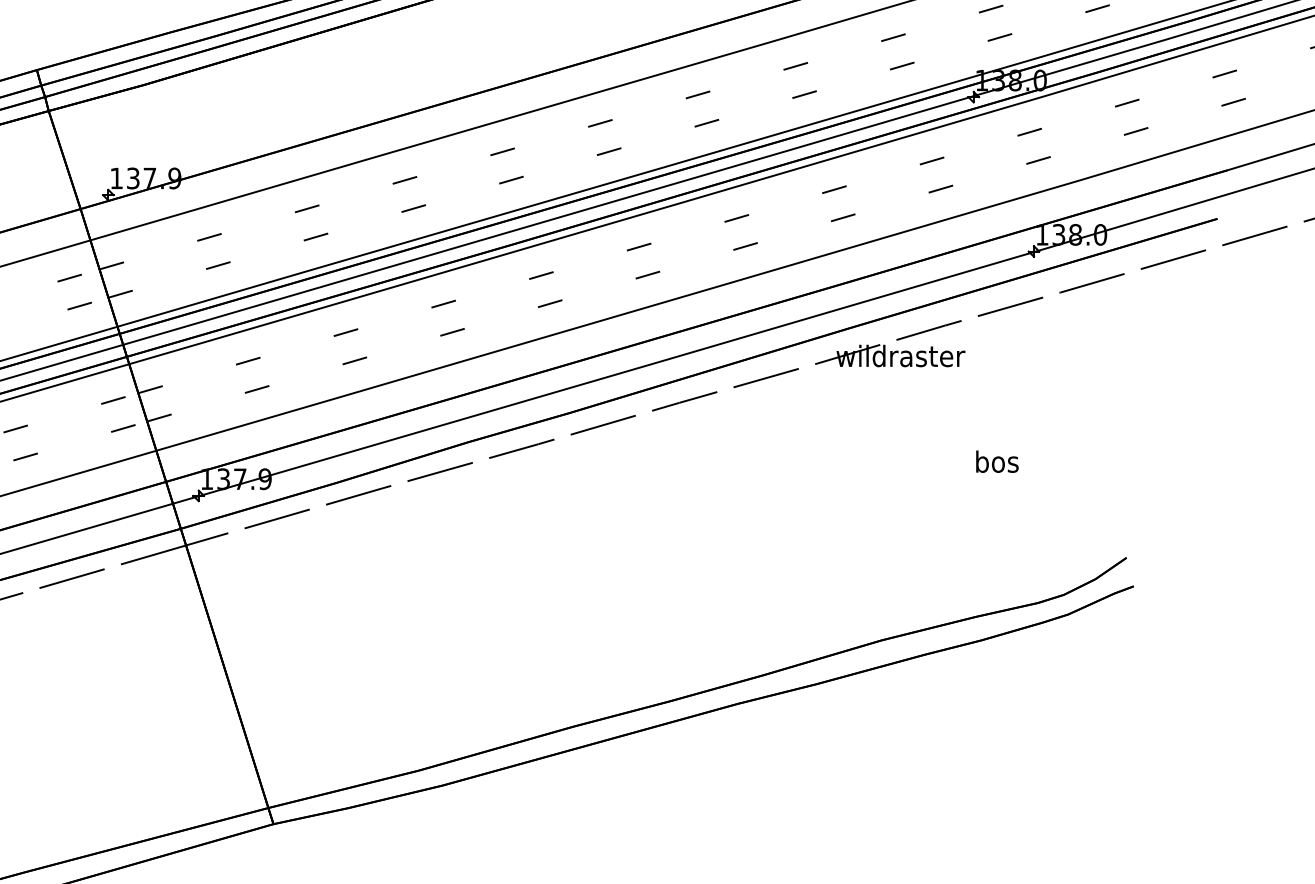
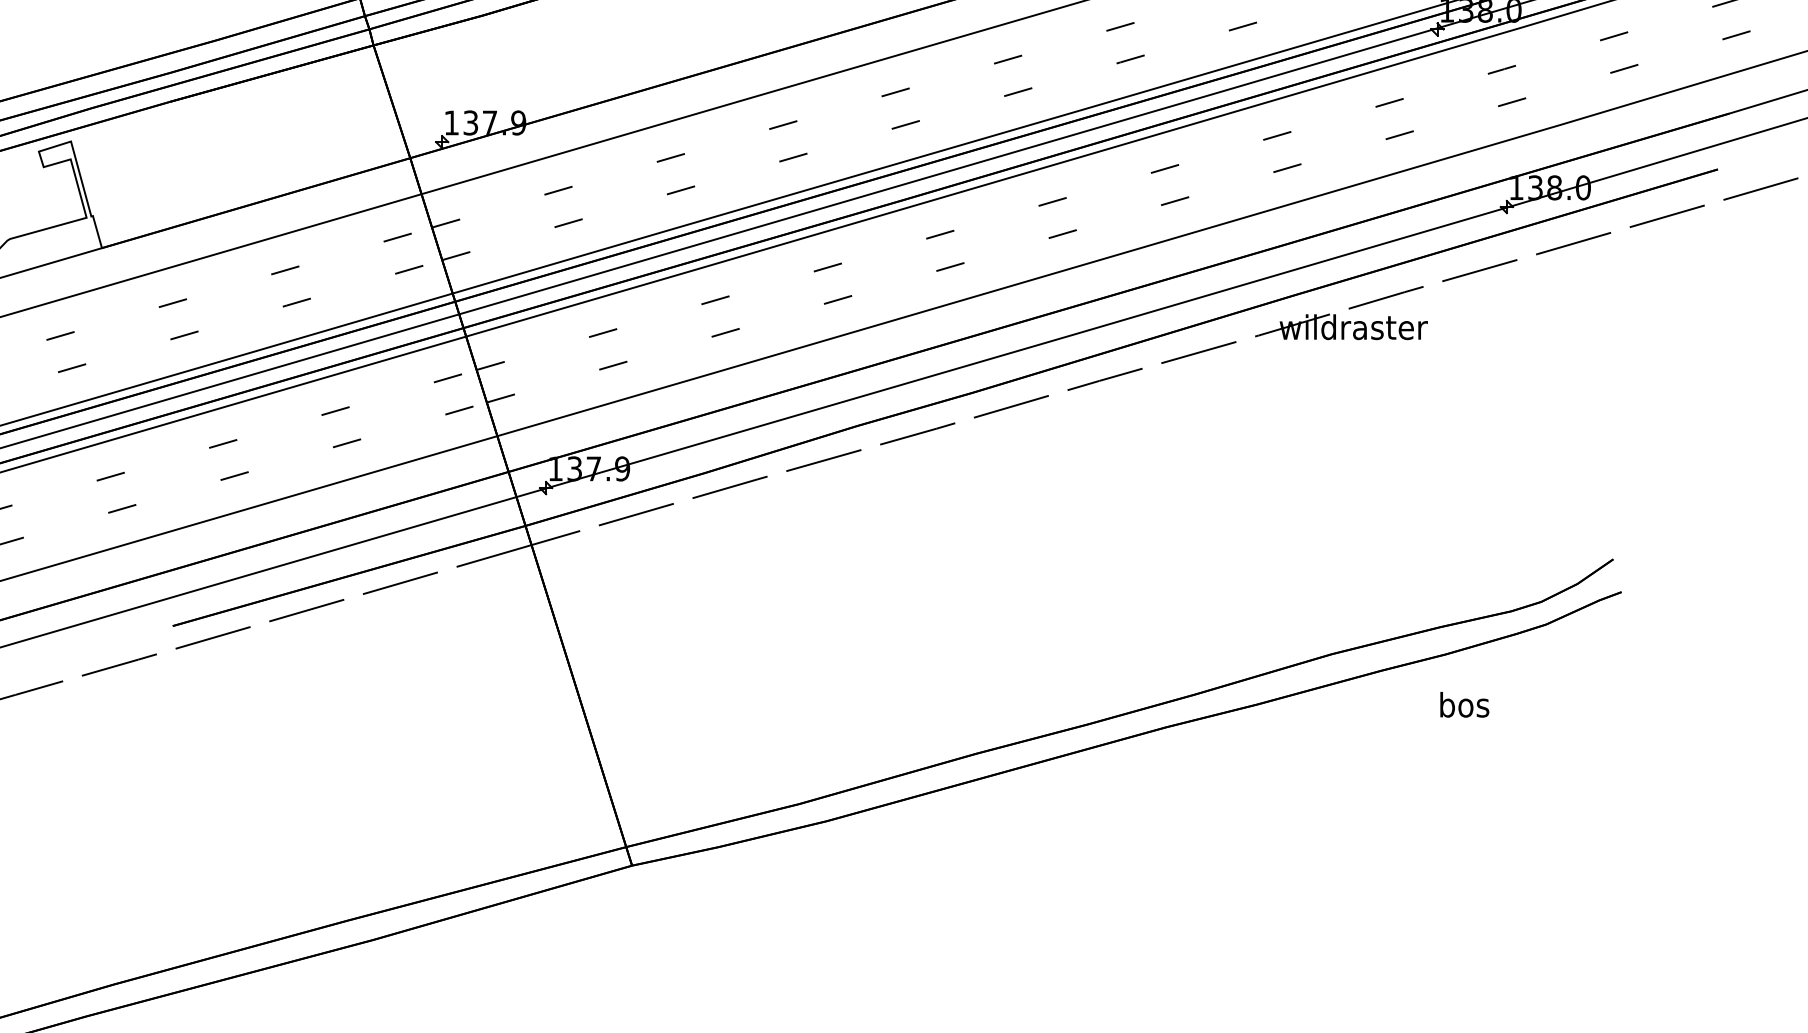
text: (997, 461) -> (1464, 704), moved

